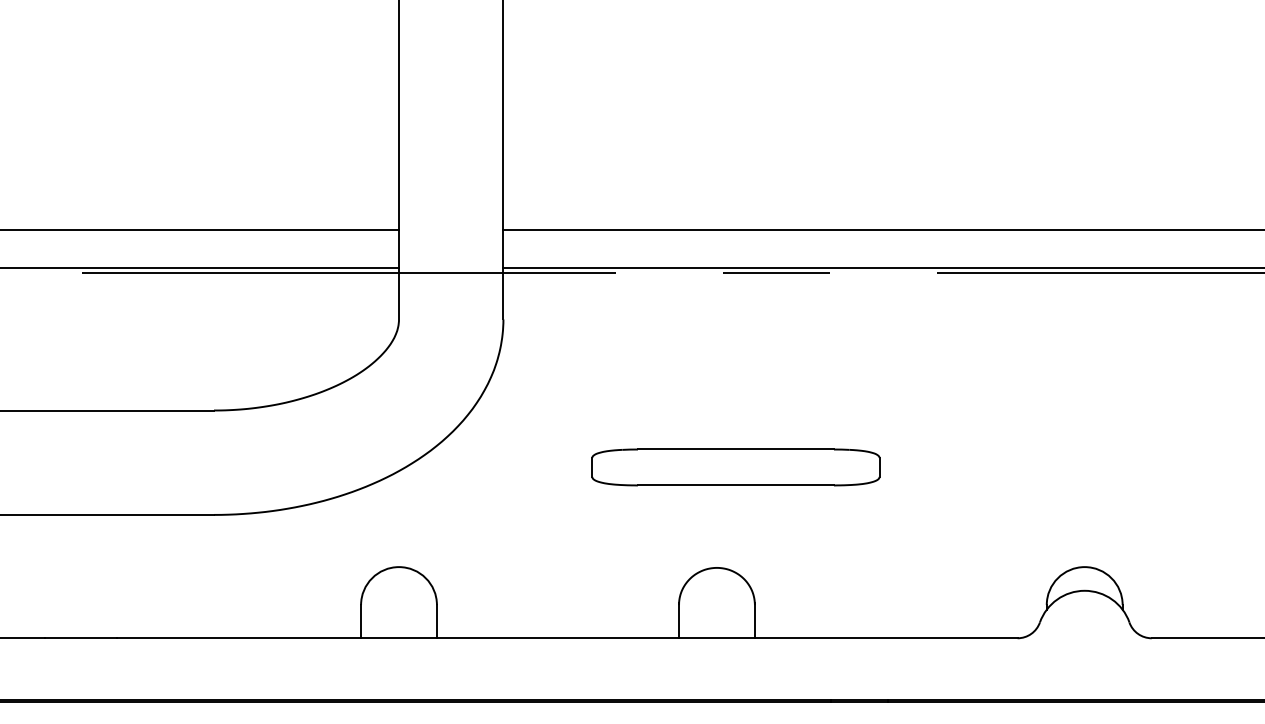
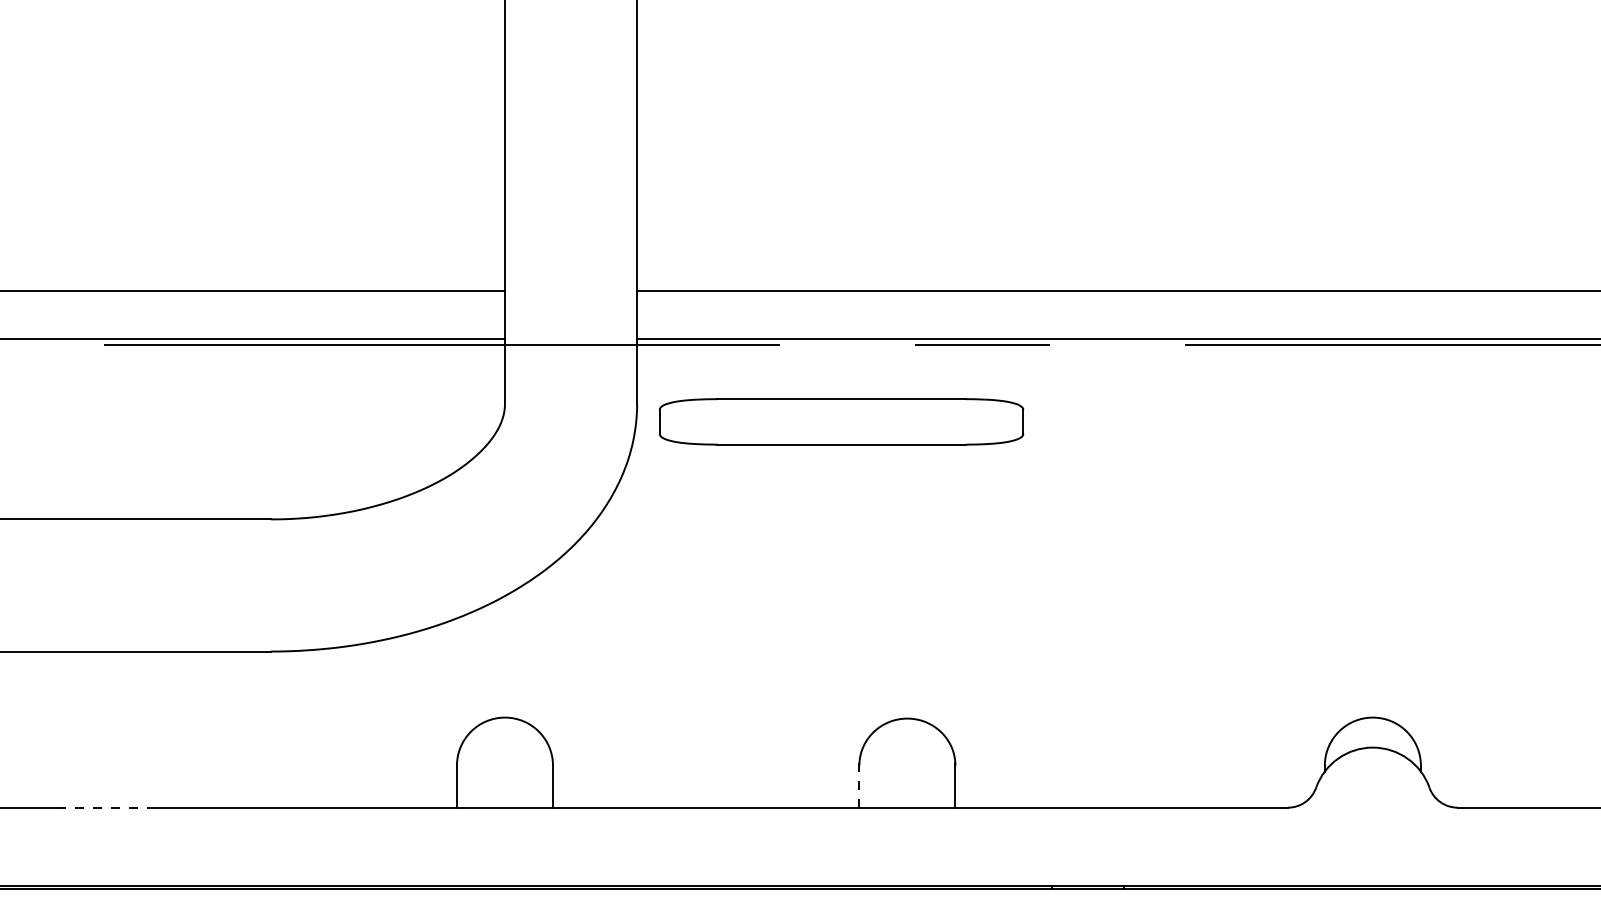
part: (735, 467) -> (841, 421), moved
line: (678, 621) -> (858, 786), solid -> dashed
line: (81, 638) -> (103, 807), solid -> dashed

